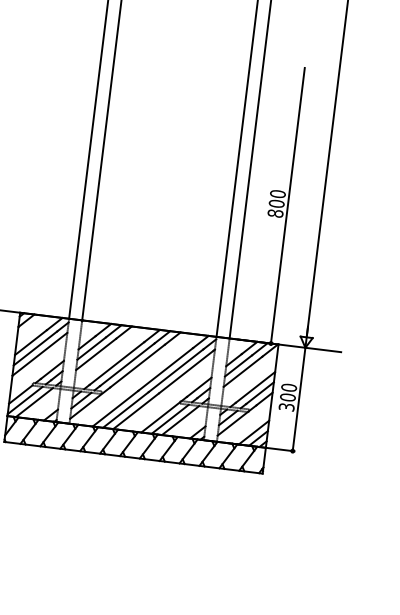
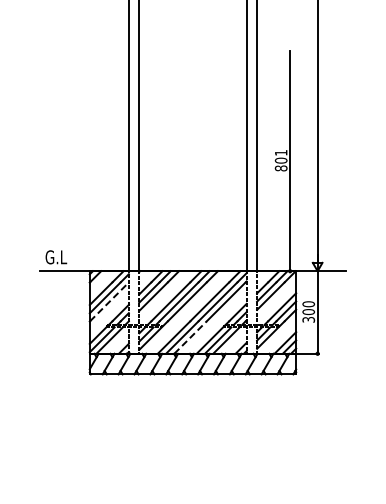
text: (277, 193) -> (280, 152), 800 -> 801
line: (40, 353) -> (109, 301), solid -> dashed
line: (136, 411) -> (190, 337), solid -> dashed

